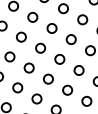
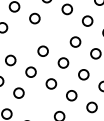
circle: (51, 28) -> (54, 30), removed
circle: (21, 36) -> (22, 38), removed
circle: (36, 98) -> (38, 104), removed

